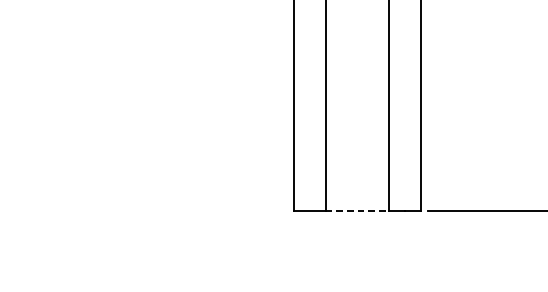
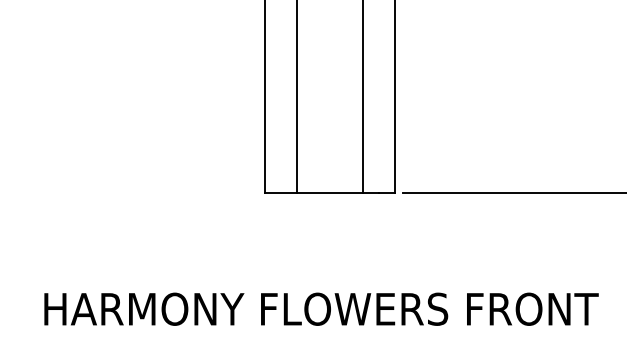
line: (357, 210) -> (330, 192), dashed -> solid

